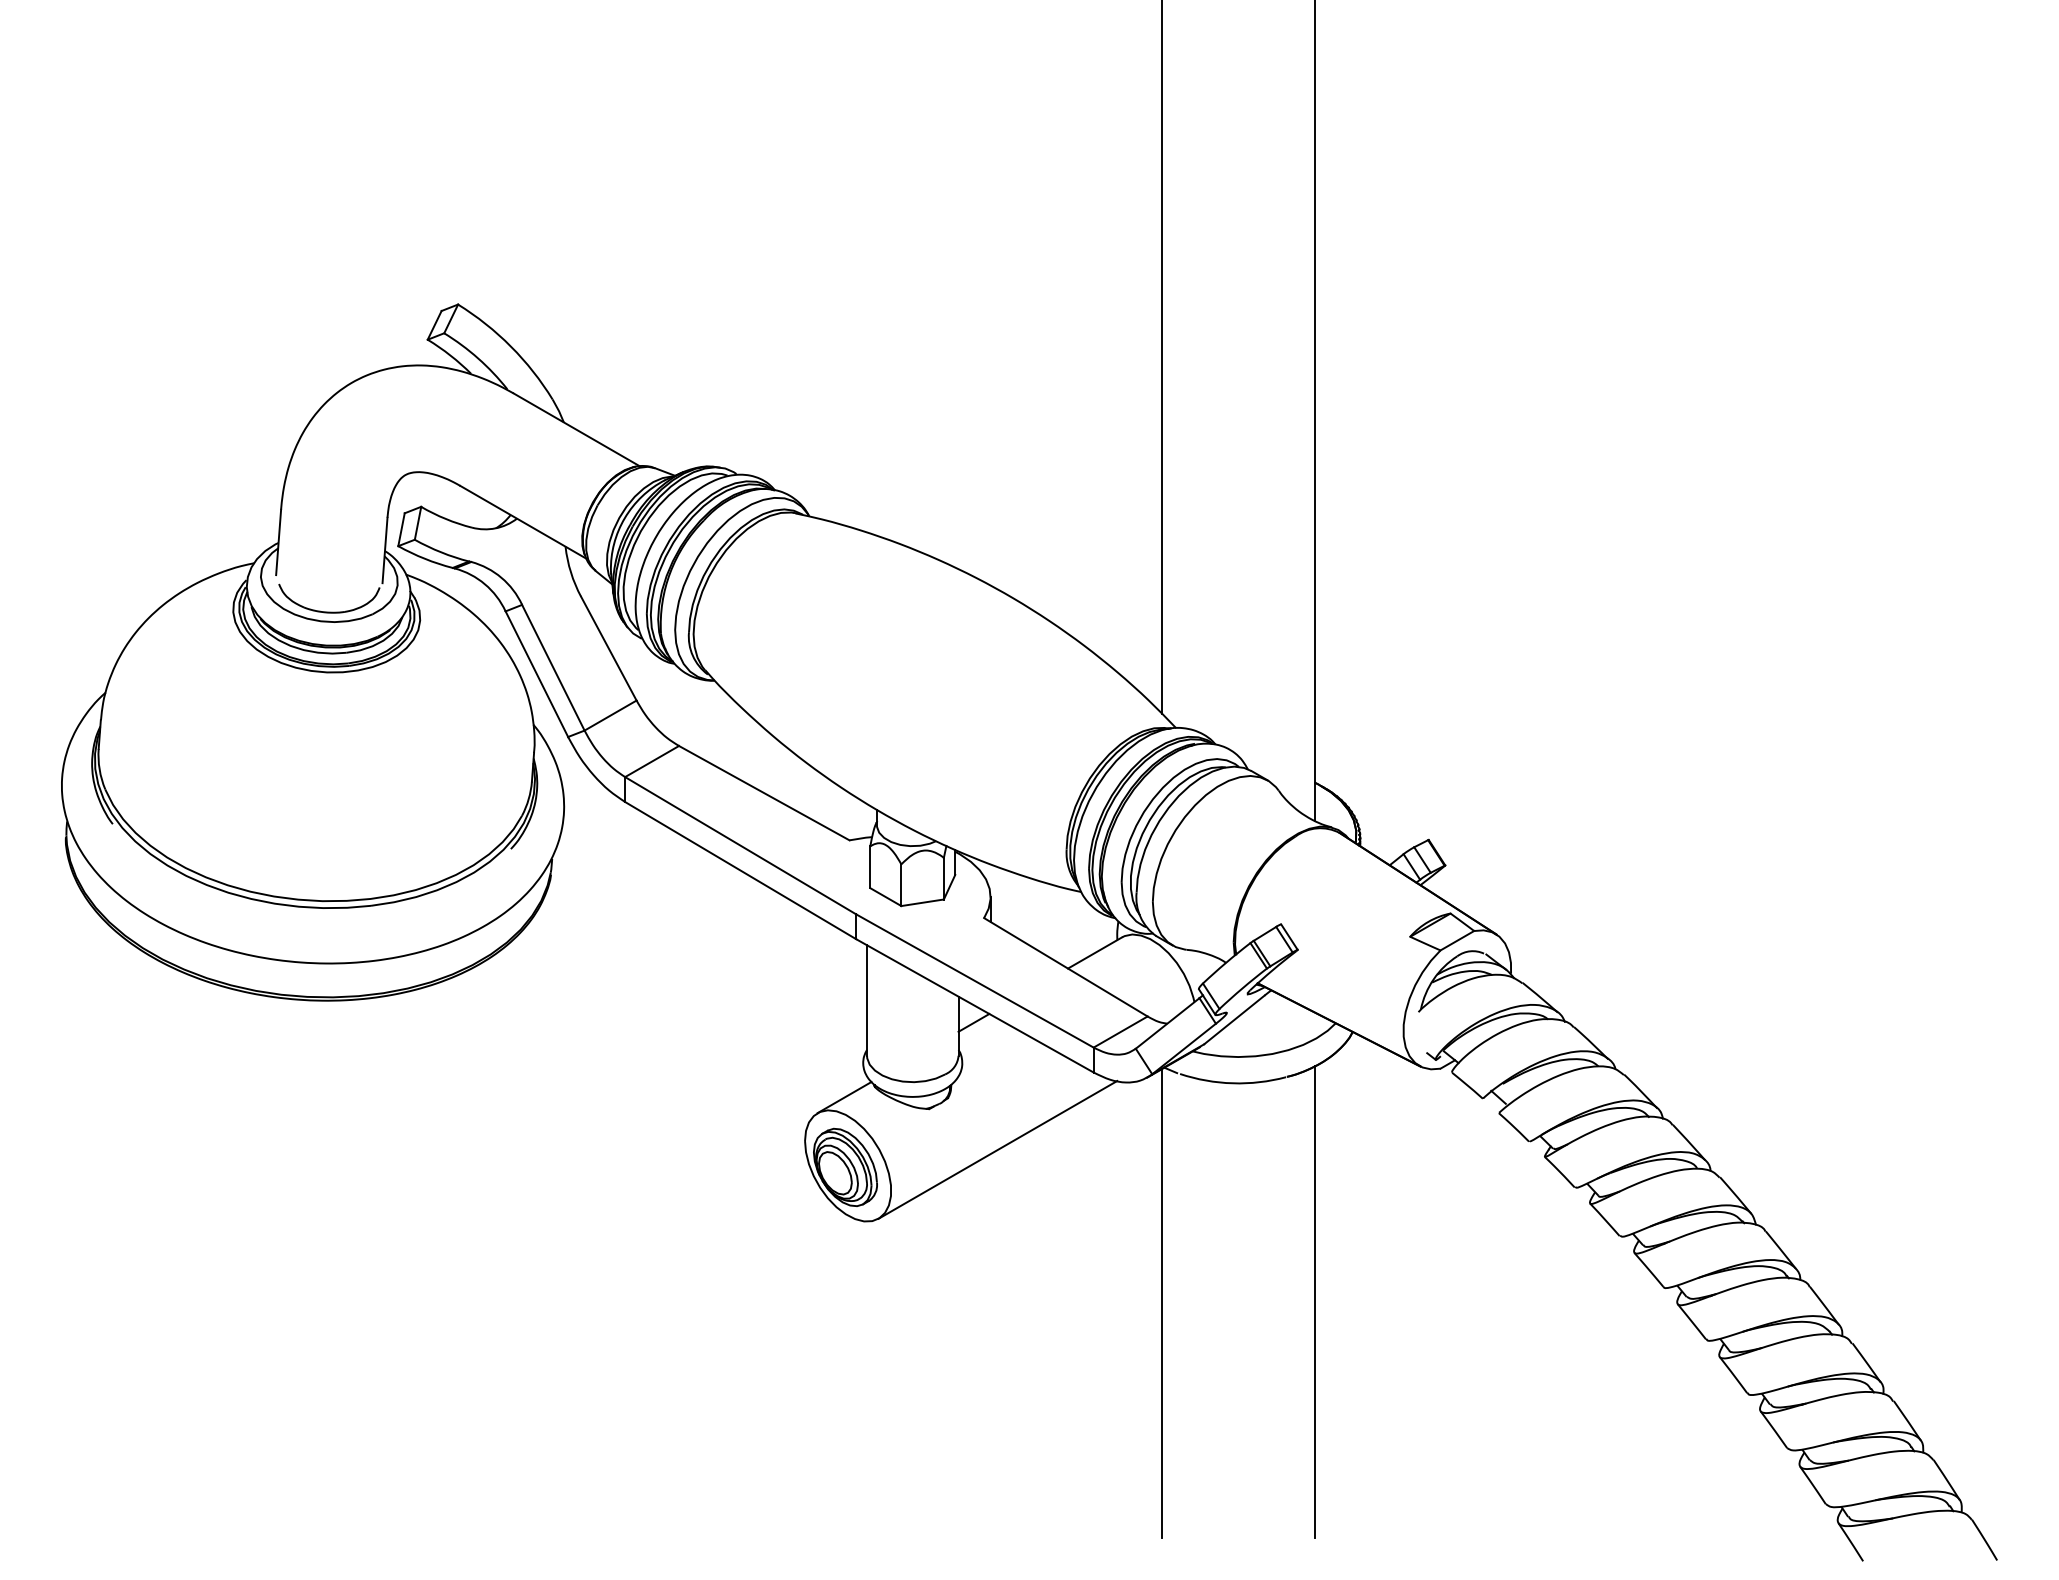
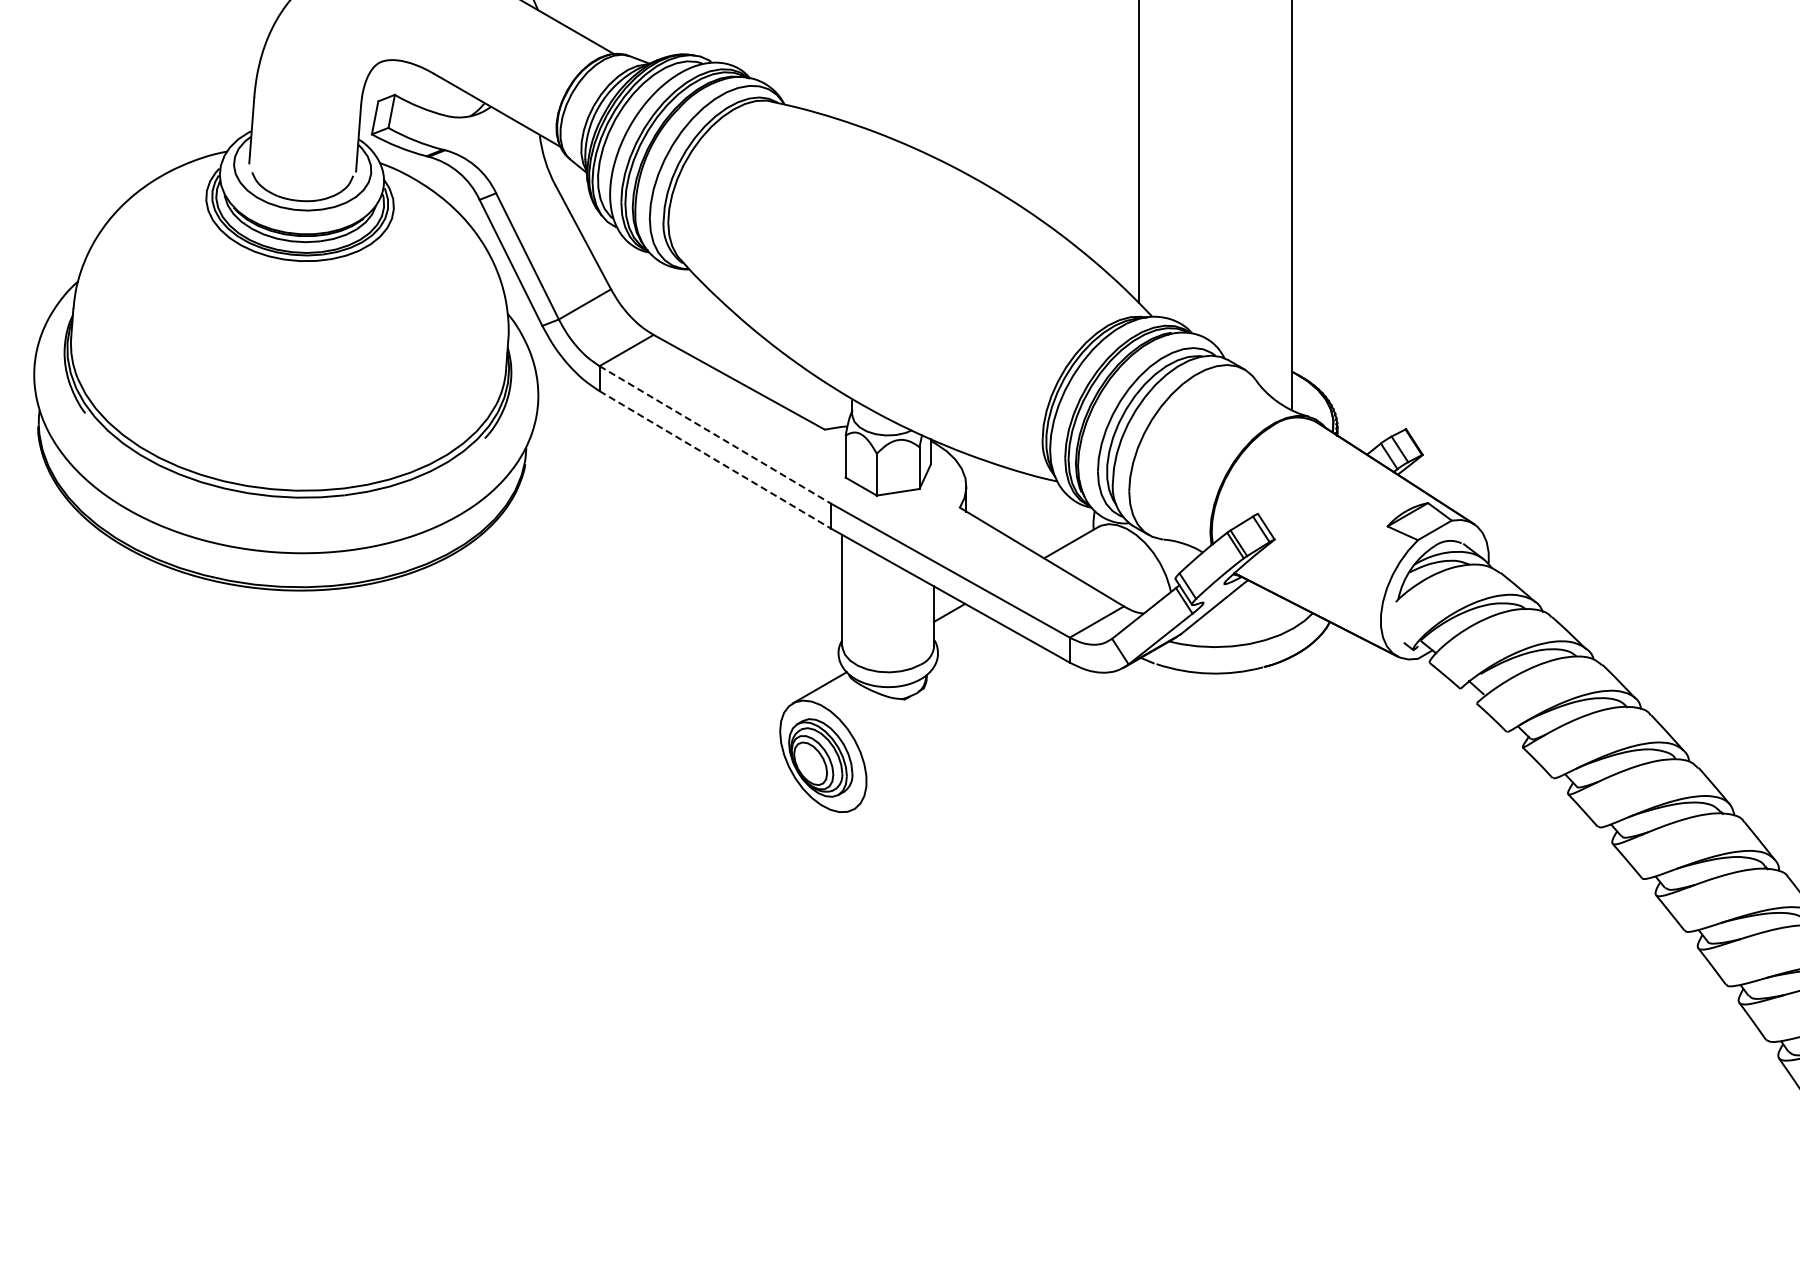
line: (741, 845) -> (716, 434), solid -> dashed
line: (741, 870) -> (716, 459), solid -> dashed
line: (997, 1149) -> (973, 739), removed
line: (1314, 1302) -> (1291, 893), removed
line: (1162, 1303) -> (1138, 894), removed

